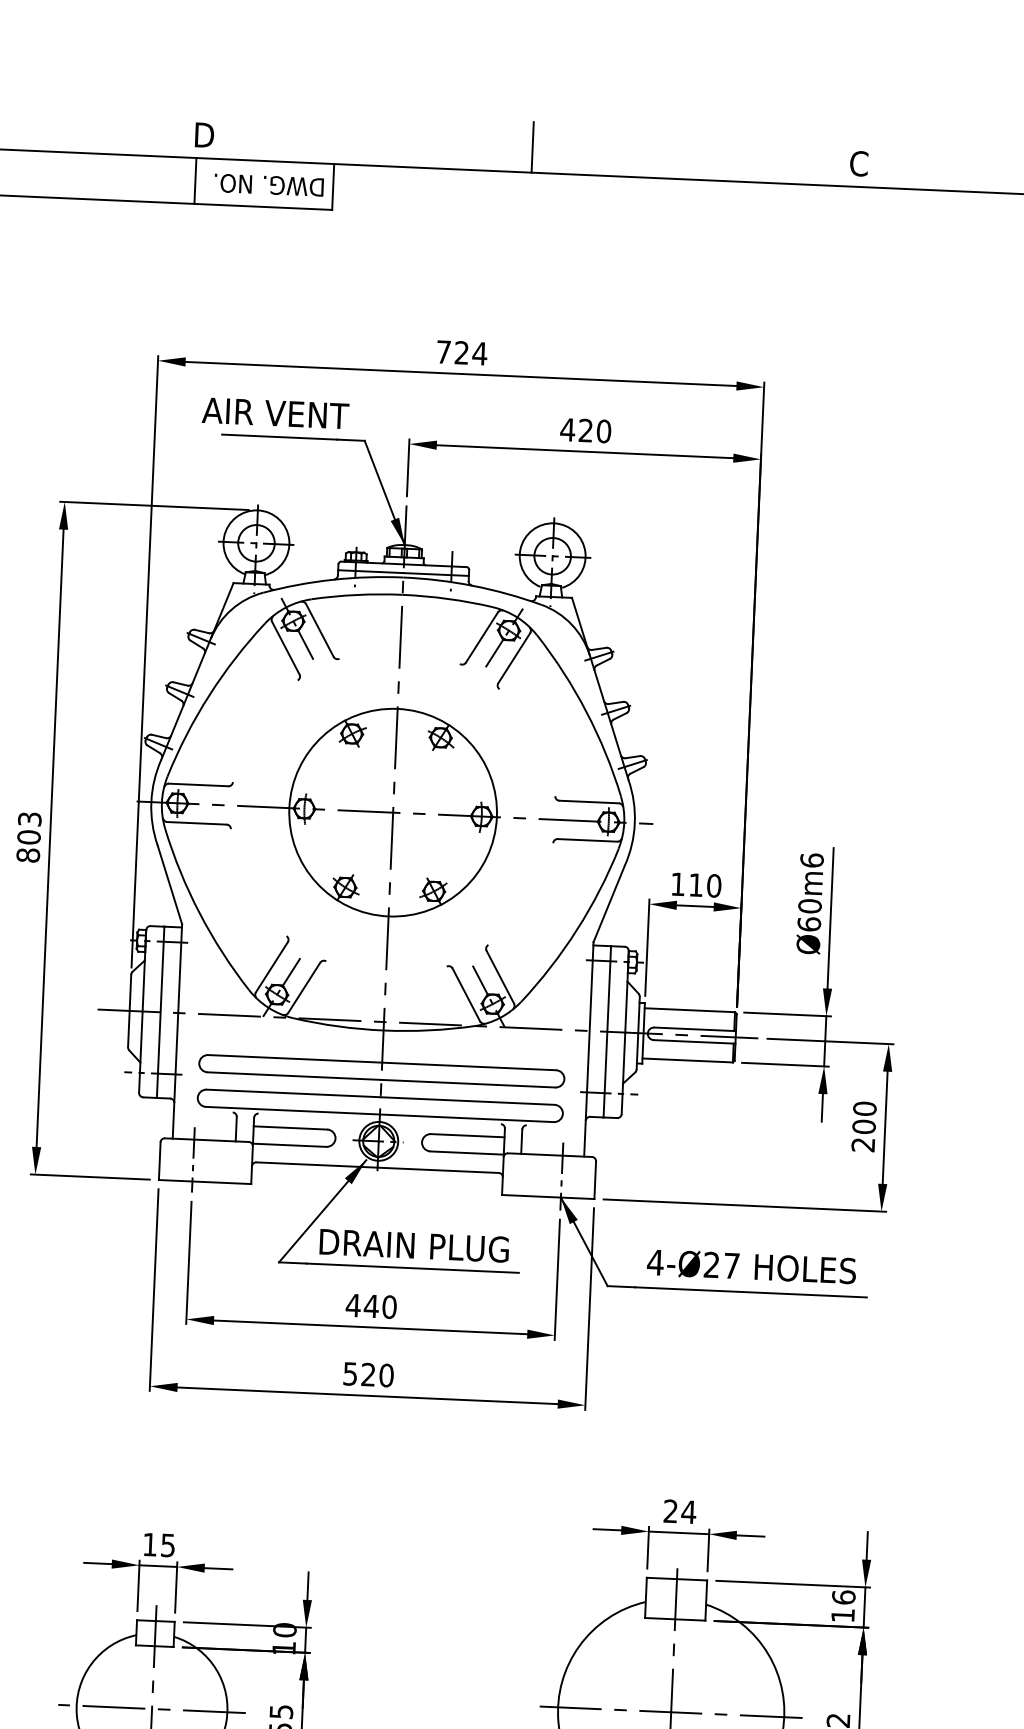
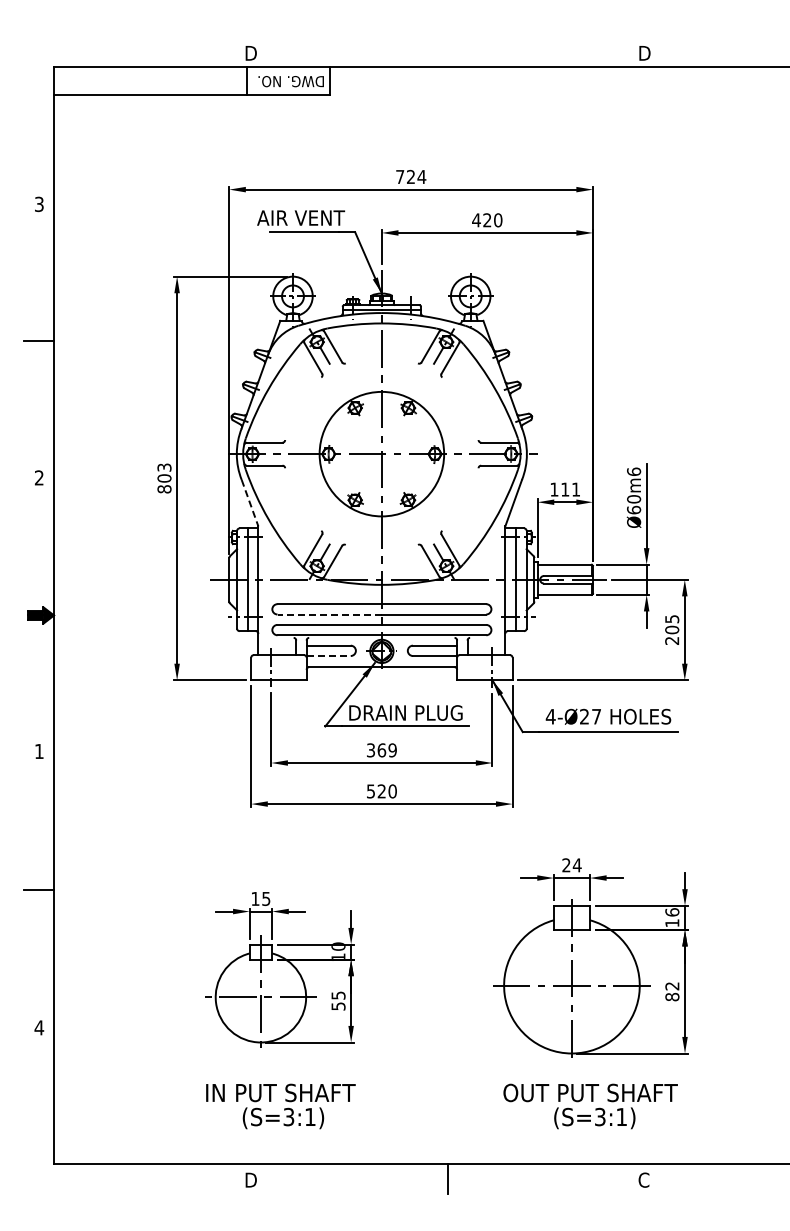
line: (533, 146) -> (448, 51), removed
text: (859, 162) -> (644, 52), C -> D
line: (170, 885) -> (250, 503), solid -> dashed
text: (713, 885) -> (575, 489), 110 -> 111
line: (294, 1076) -> (329, 614), solid -> dashed
text: (865, 1109) -> (672, 619), 200 -> 205
line: (291, 1146) -> (329, 656), solid -> dashed
text: (370, 1306) -> (381, 750), 440 -> 369

